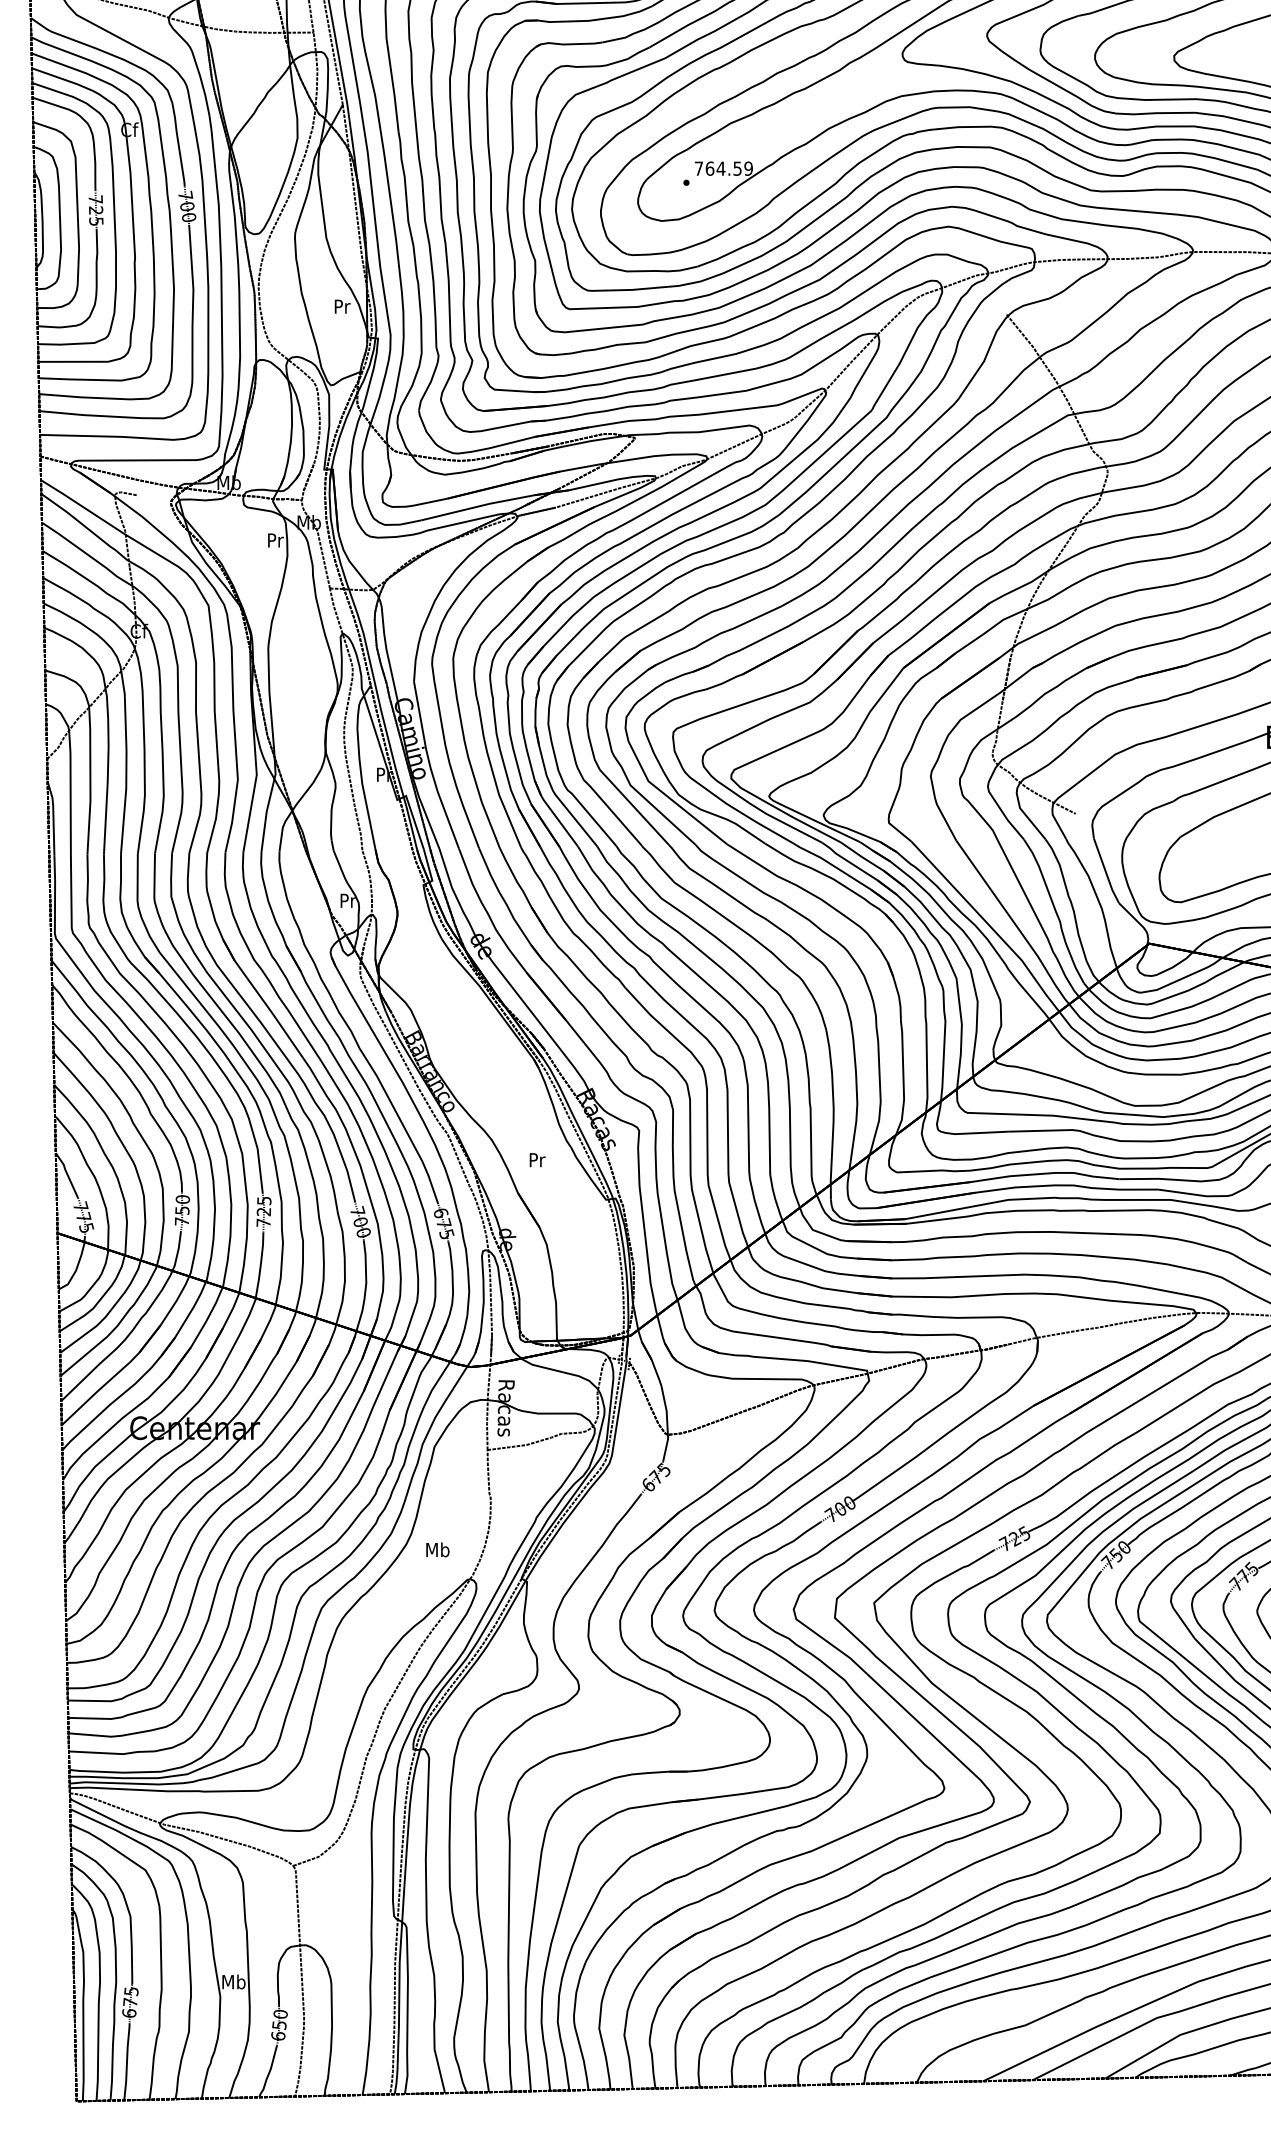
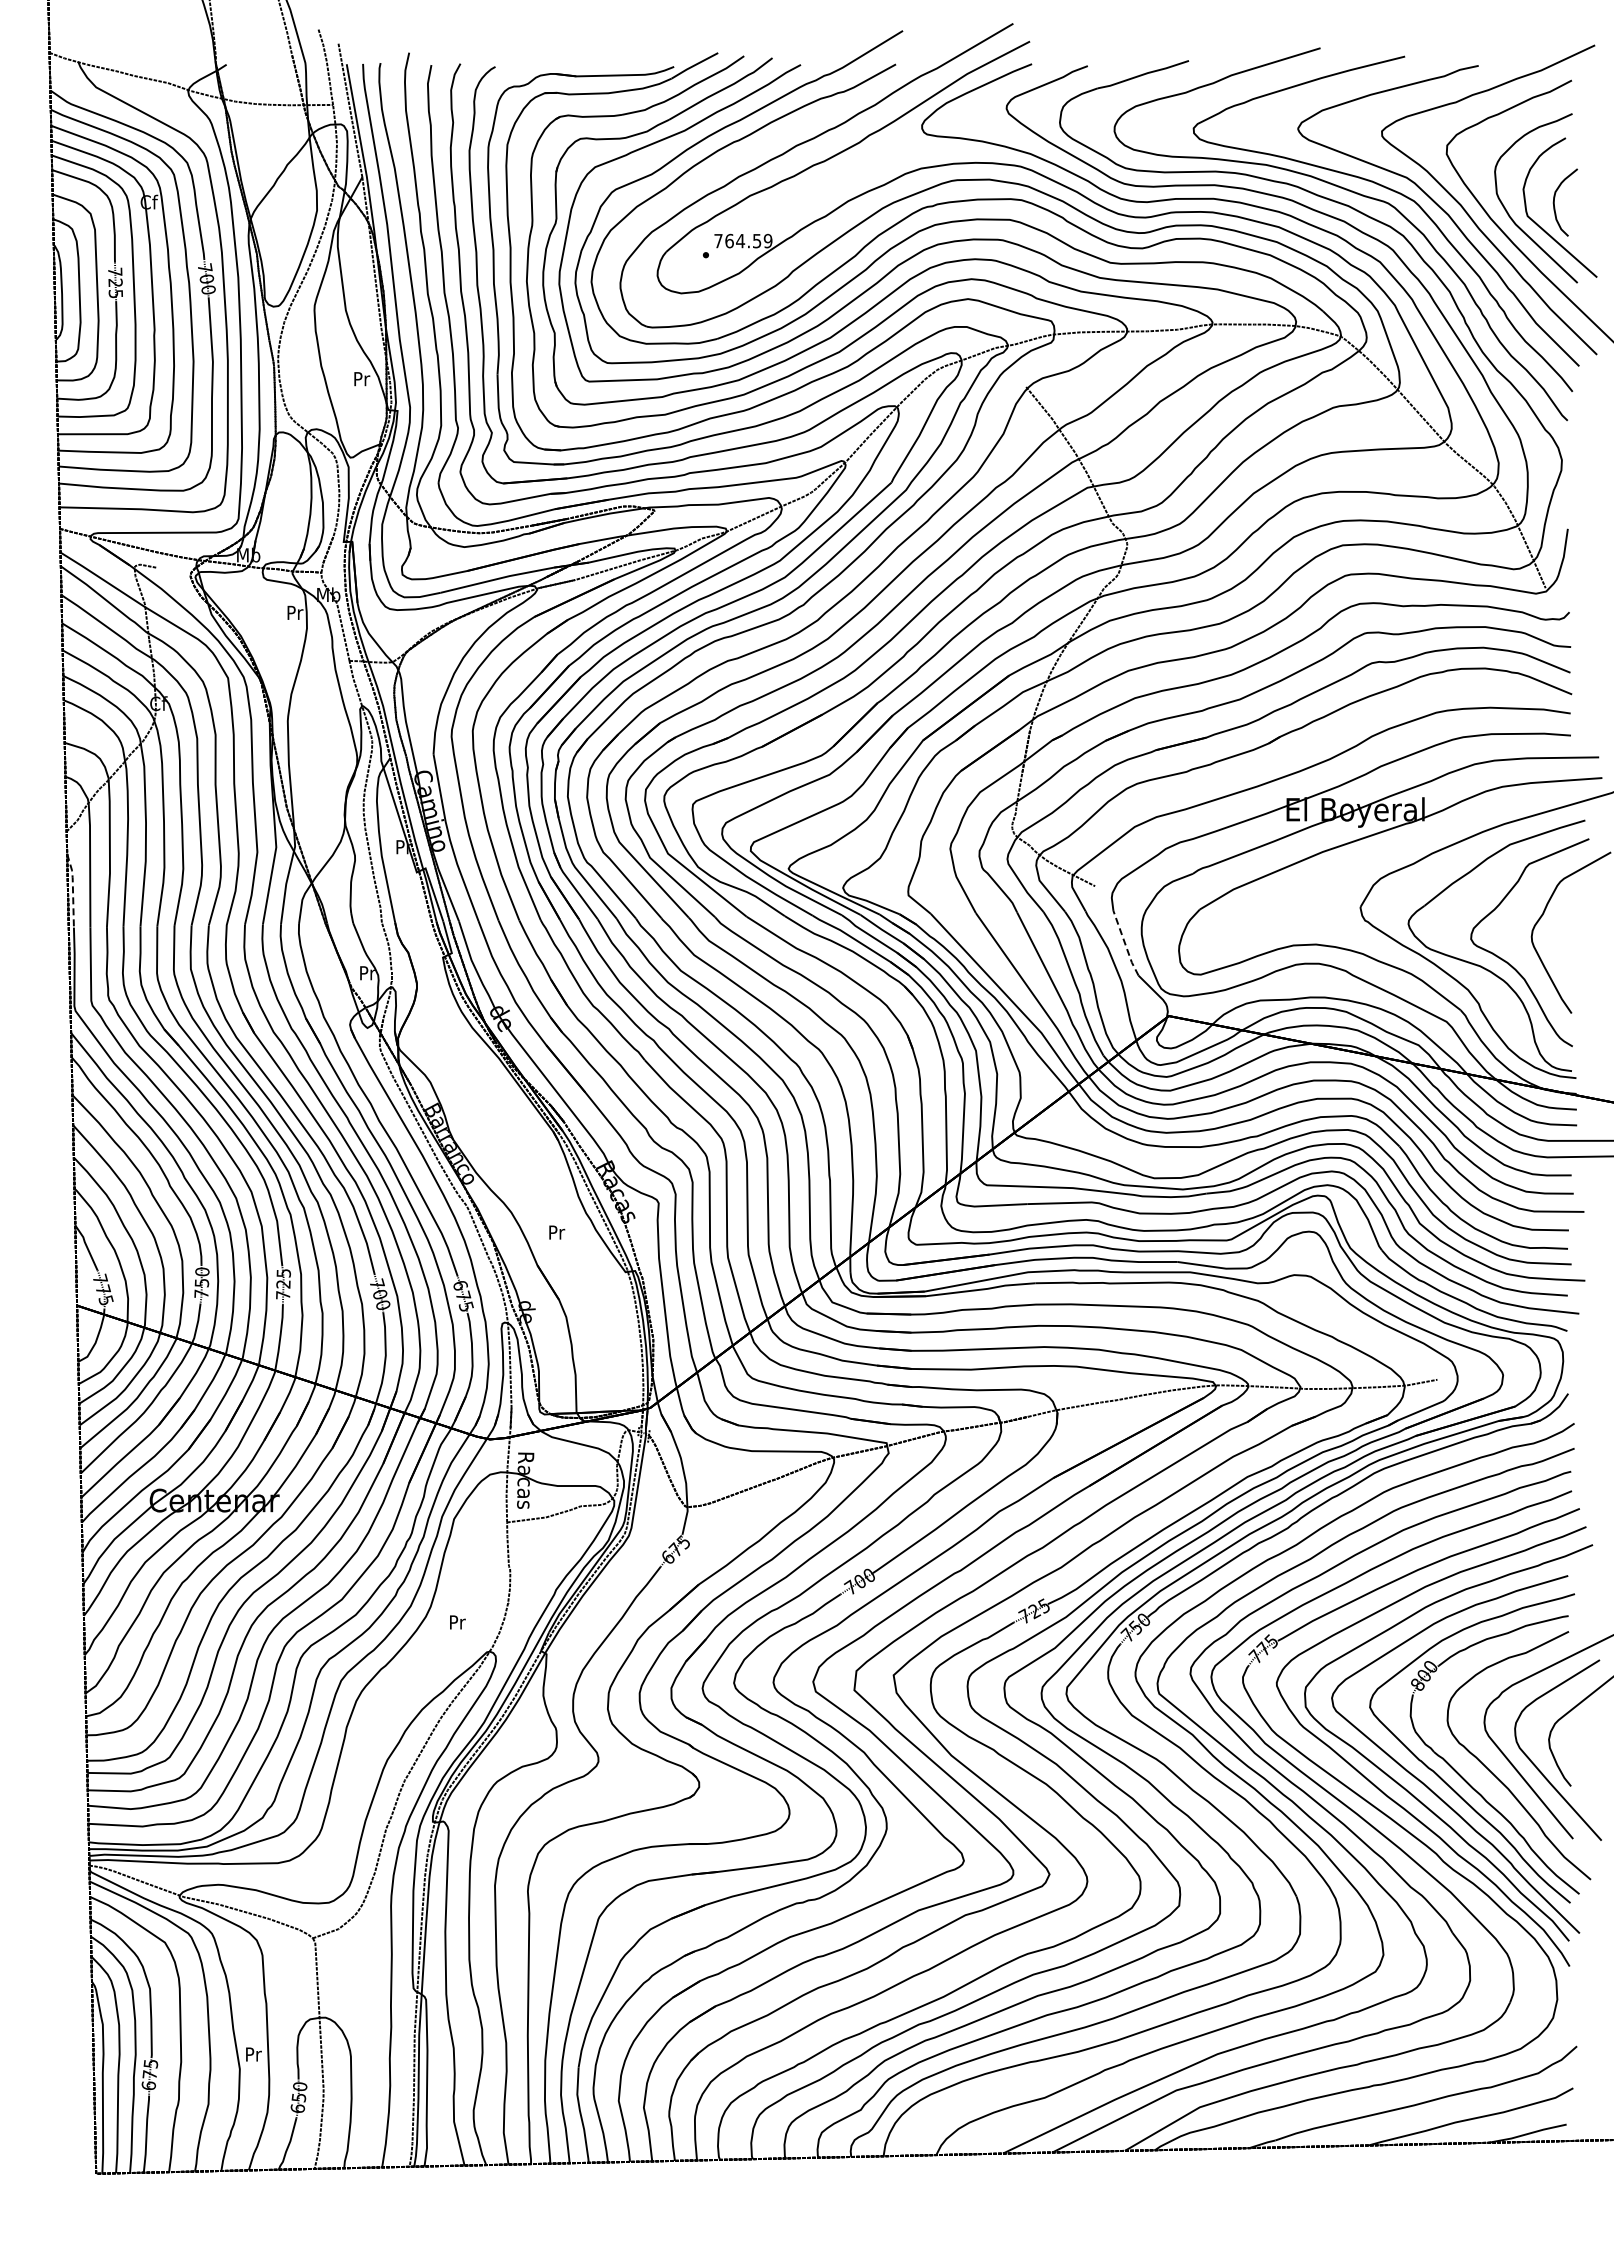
line: (52, 817) -> (72, 889), solid -> dashed
line: (1105, 871) -> (1125, 943), solid -> dashed
text: (437, 1549) -> (457, 1621), Mb -> Pr
text: (233, 1982) -> (253, 2054), Mb -> Pr

